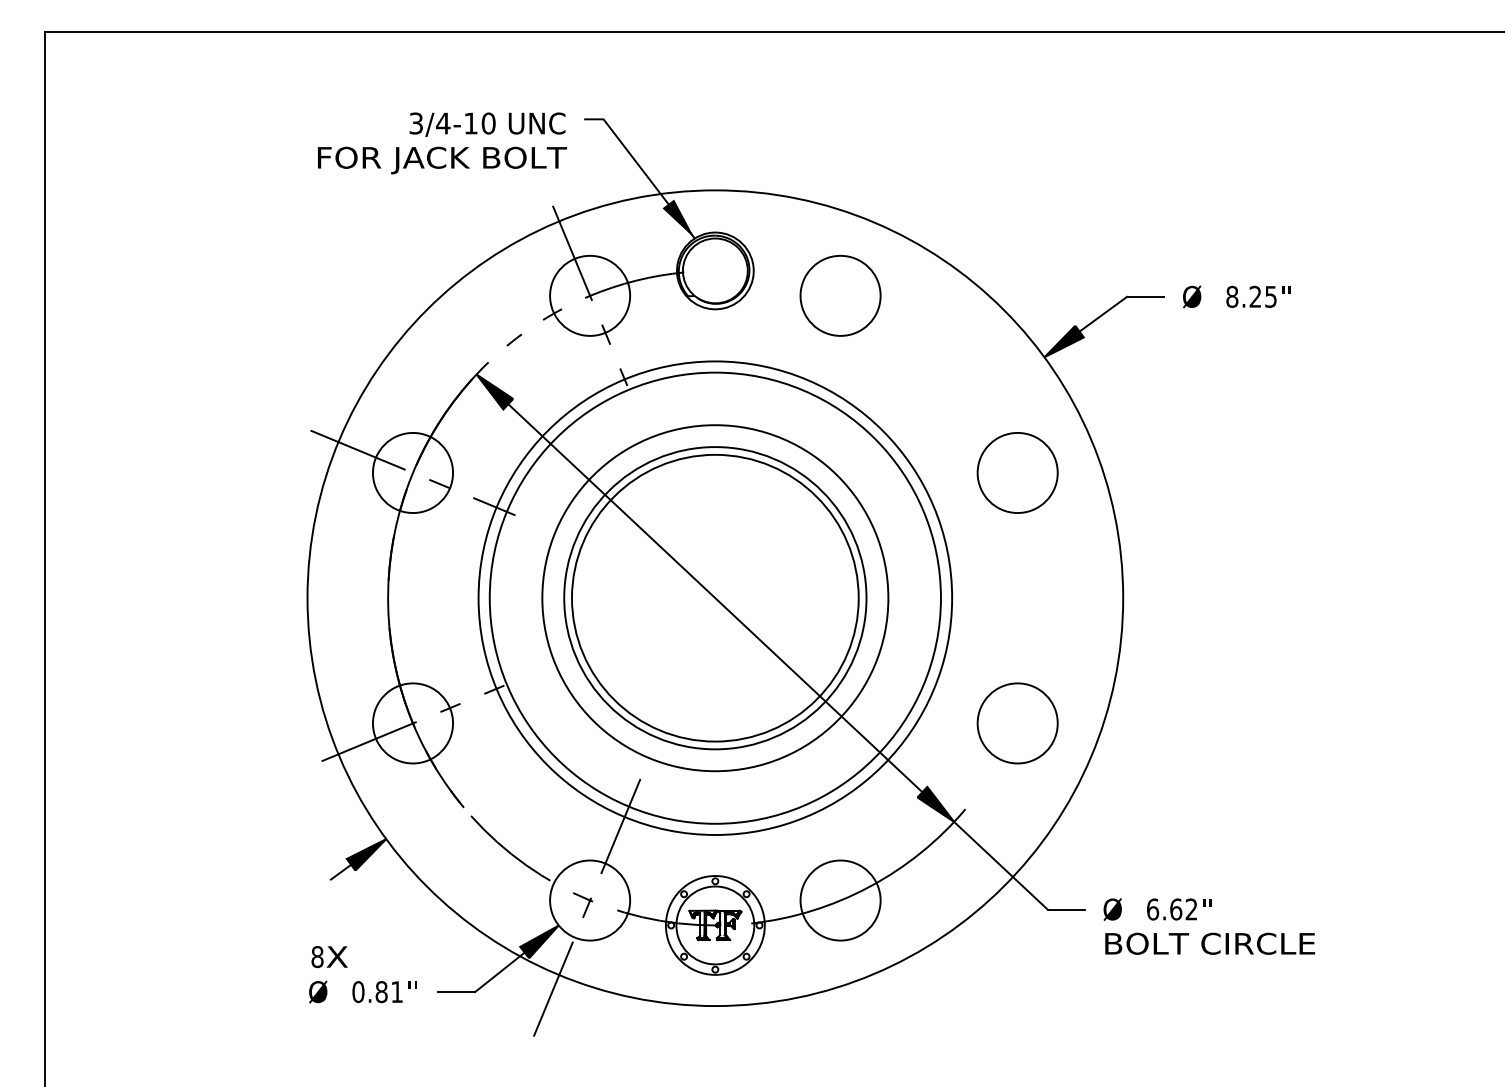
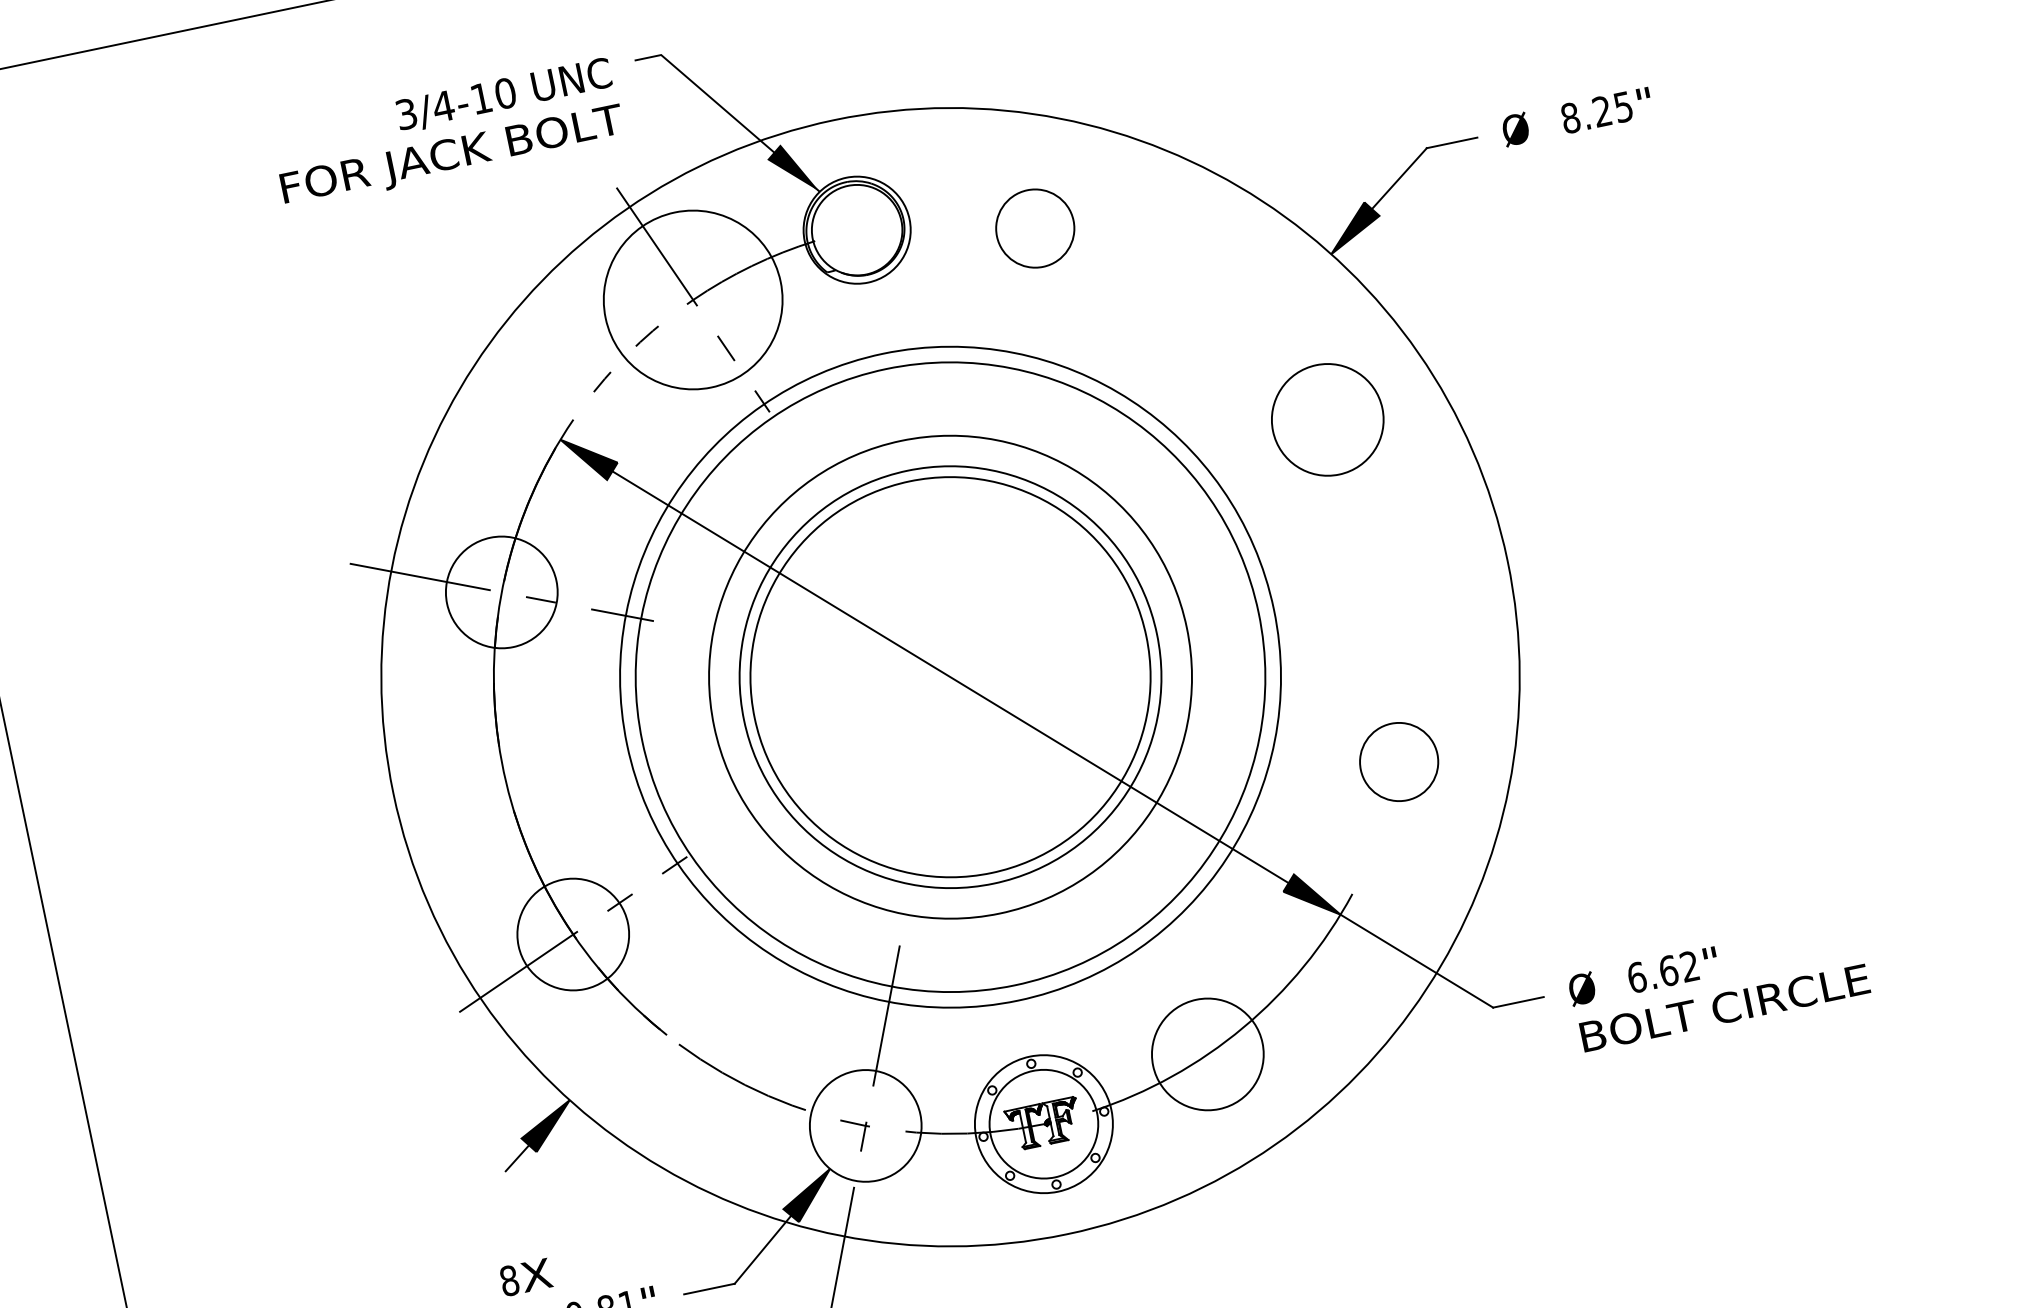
circle: (590, 295) -> (693, 299), size x1.6
circle: (840, 295) -> (1035, 228), size x0.7
circle: (1017, 723) -> (1398, 762), size x0.7

